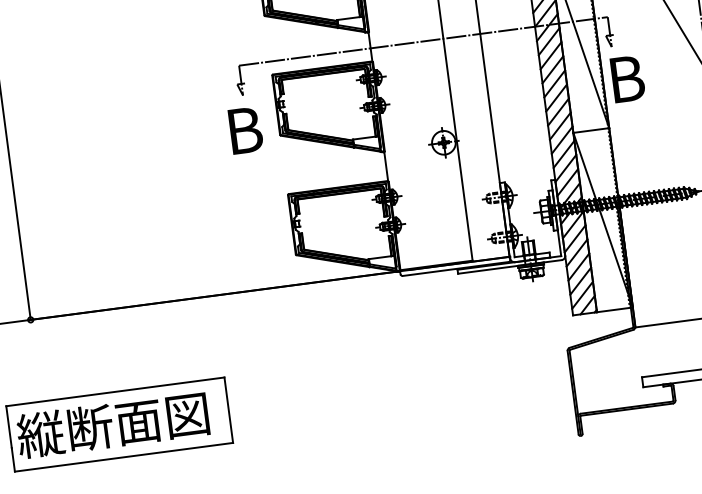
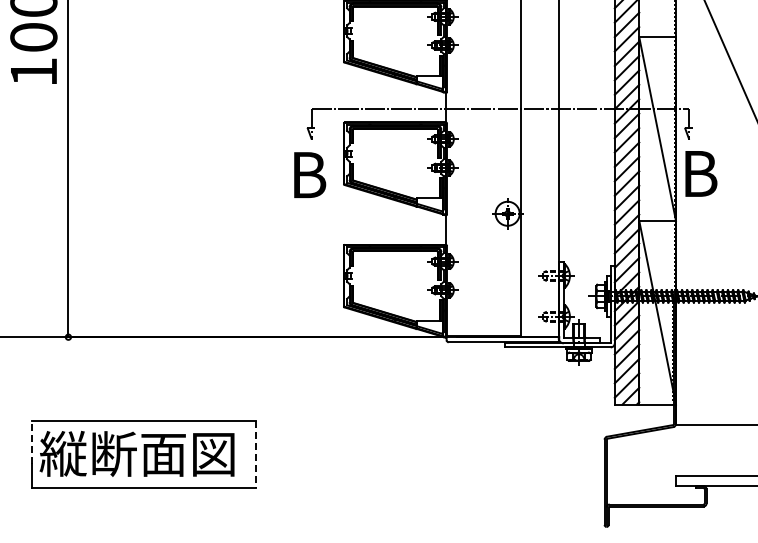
line: (228, 410) -> (255, 454), solid -> dashed
line: (9, 426) -> (32, 441), solid -> dashed

